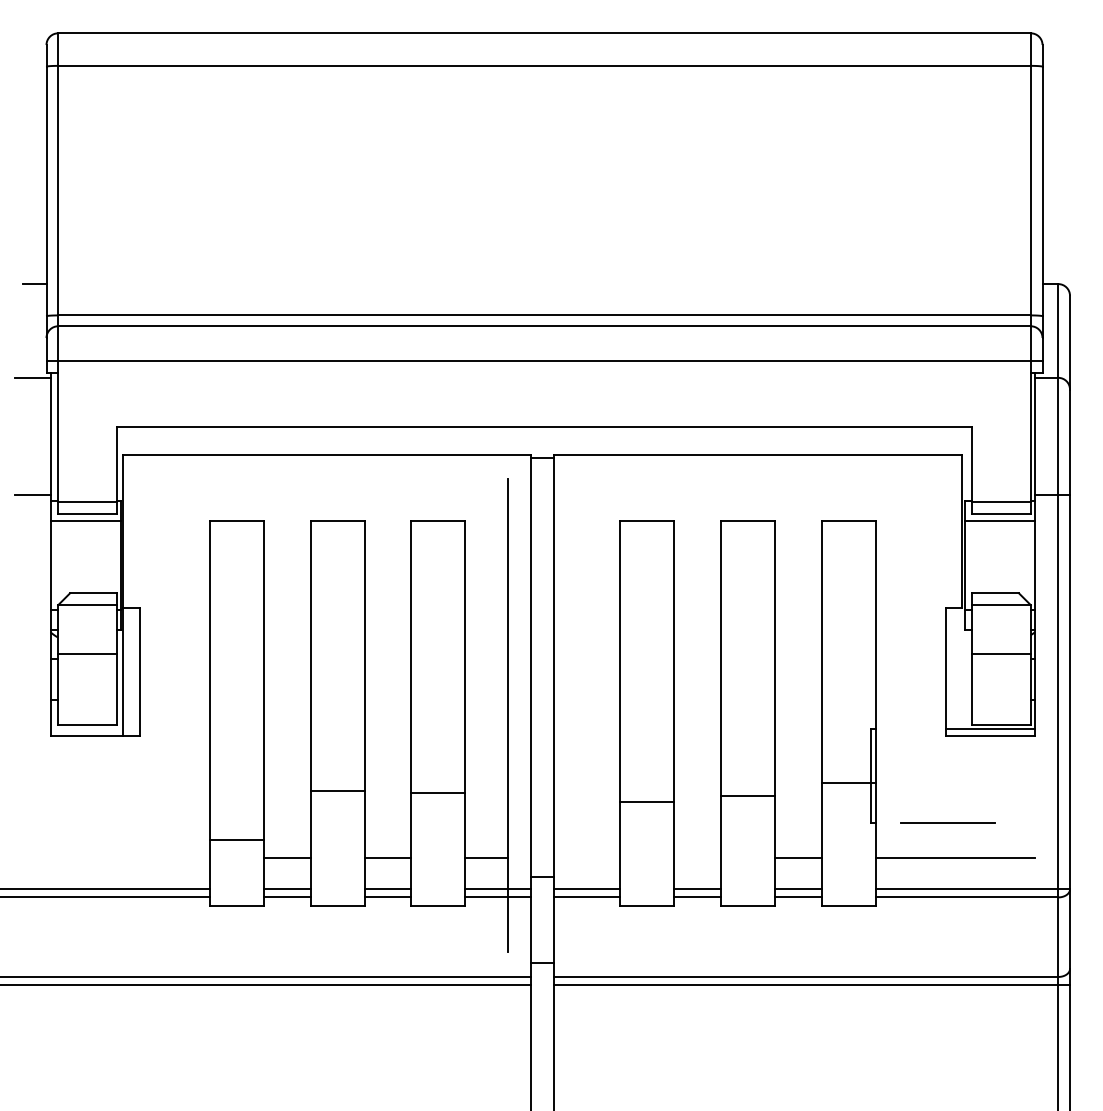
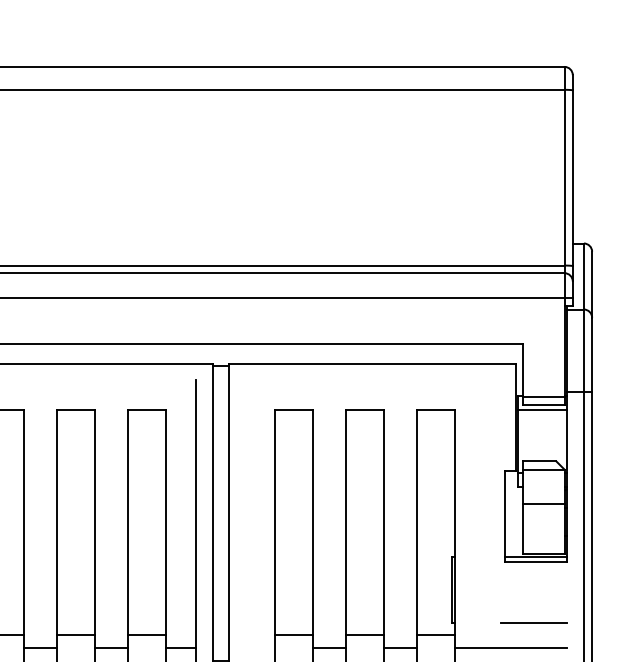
line: (848, 783) -> (436, 635), moved
line: (337, 791) -> (76, 635), moved
line: (438, 793) -> (147, 635), moved
line: (747, 796) -> (365, 635), moved
line: (646, 802) -> (293, 635), moved
line: (947, 822) -> (534, 622), moved
line: (696, 858) -> (329, 647), added

